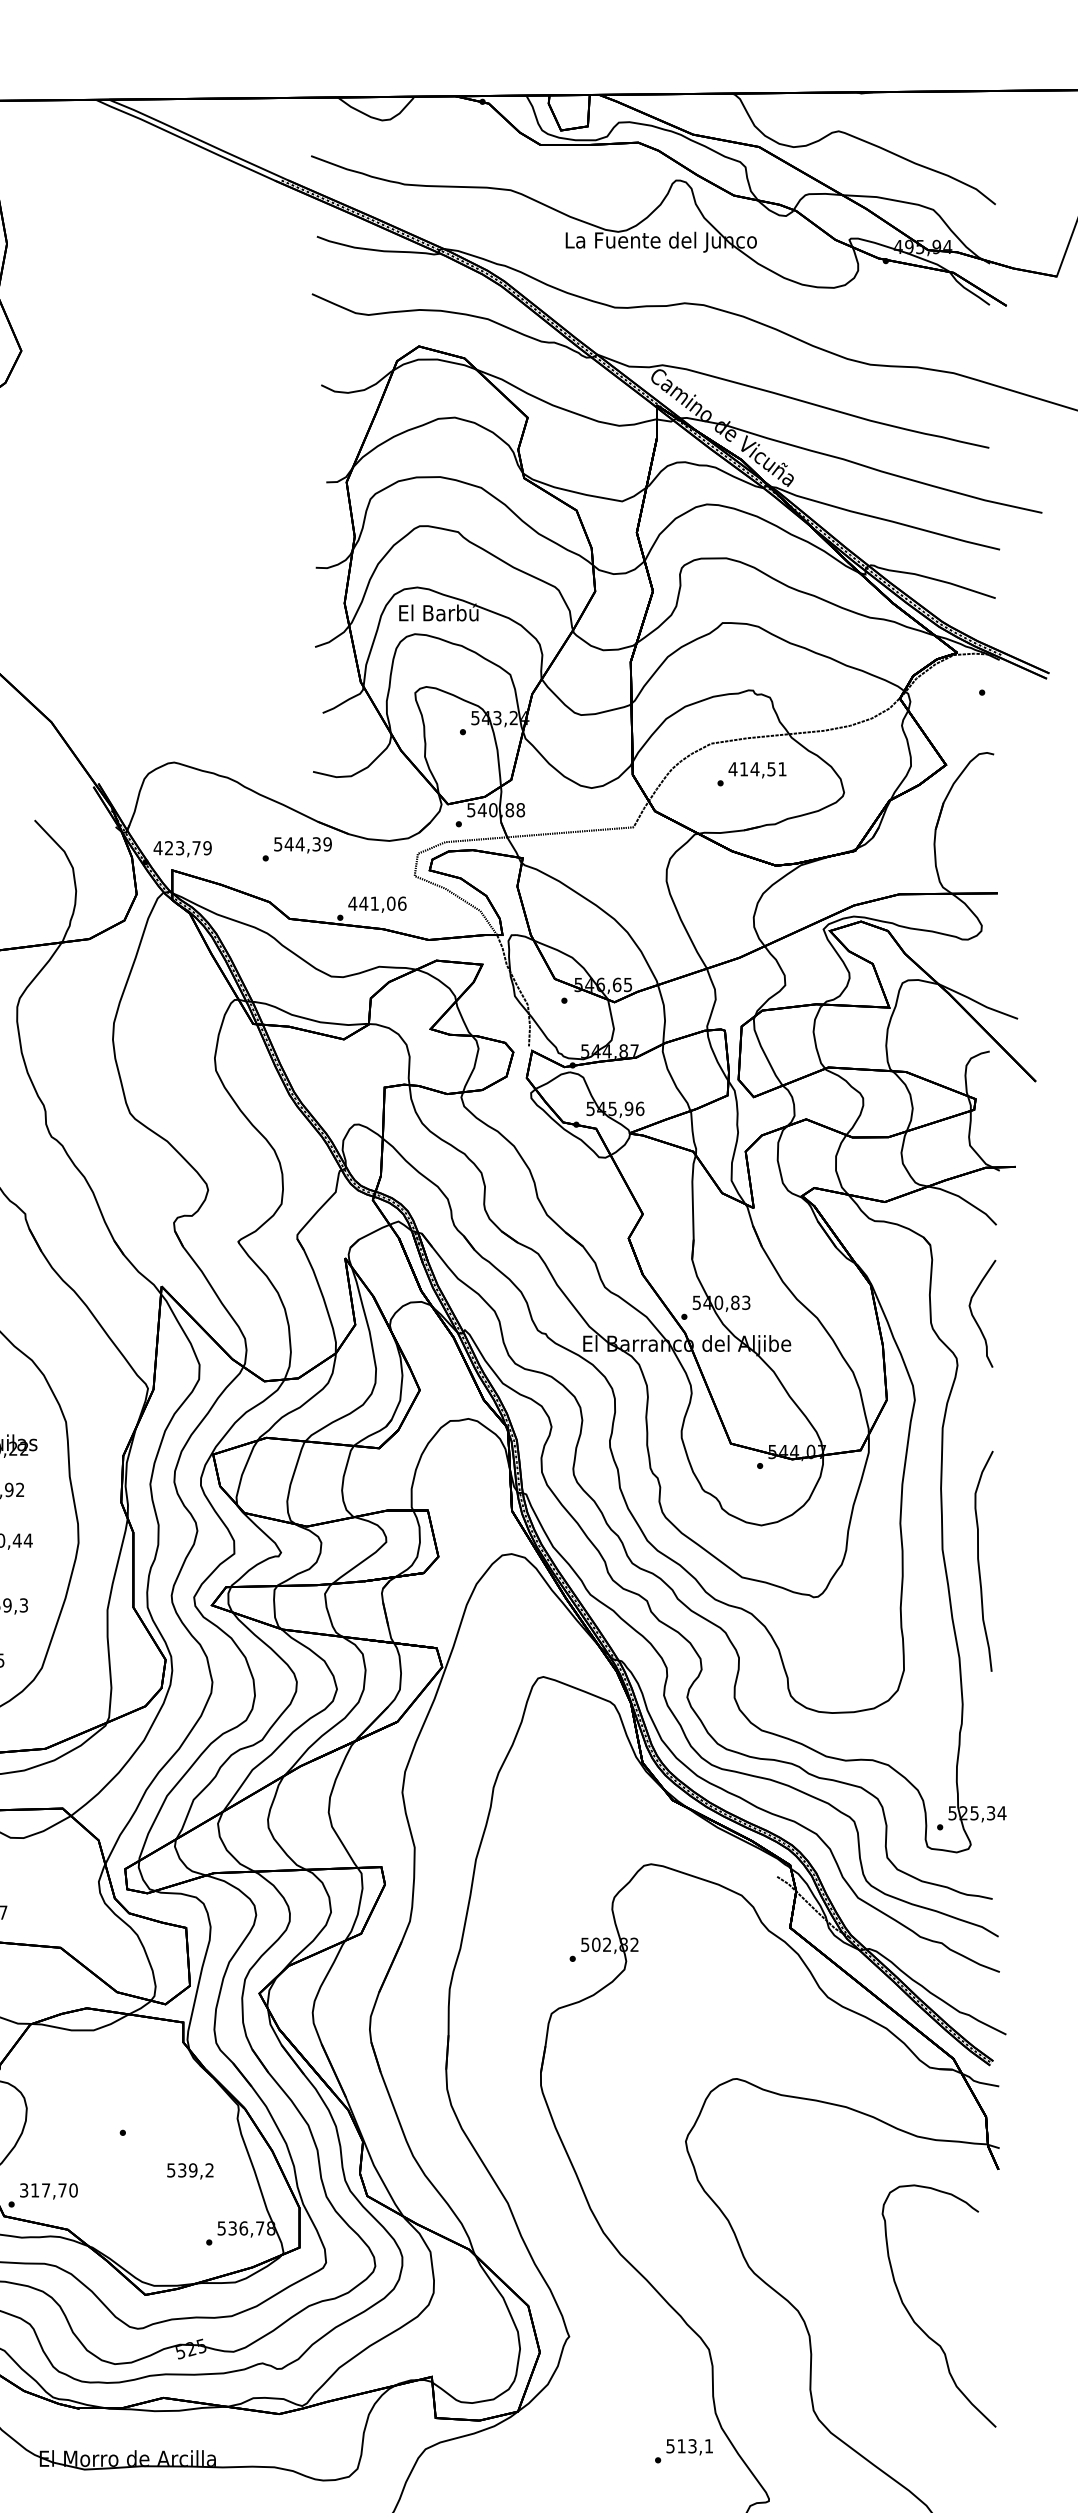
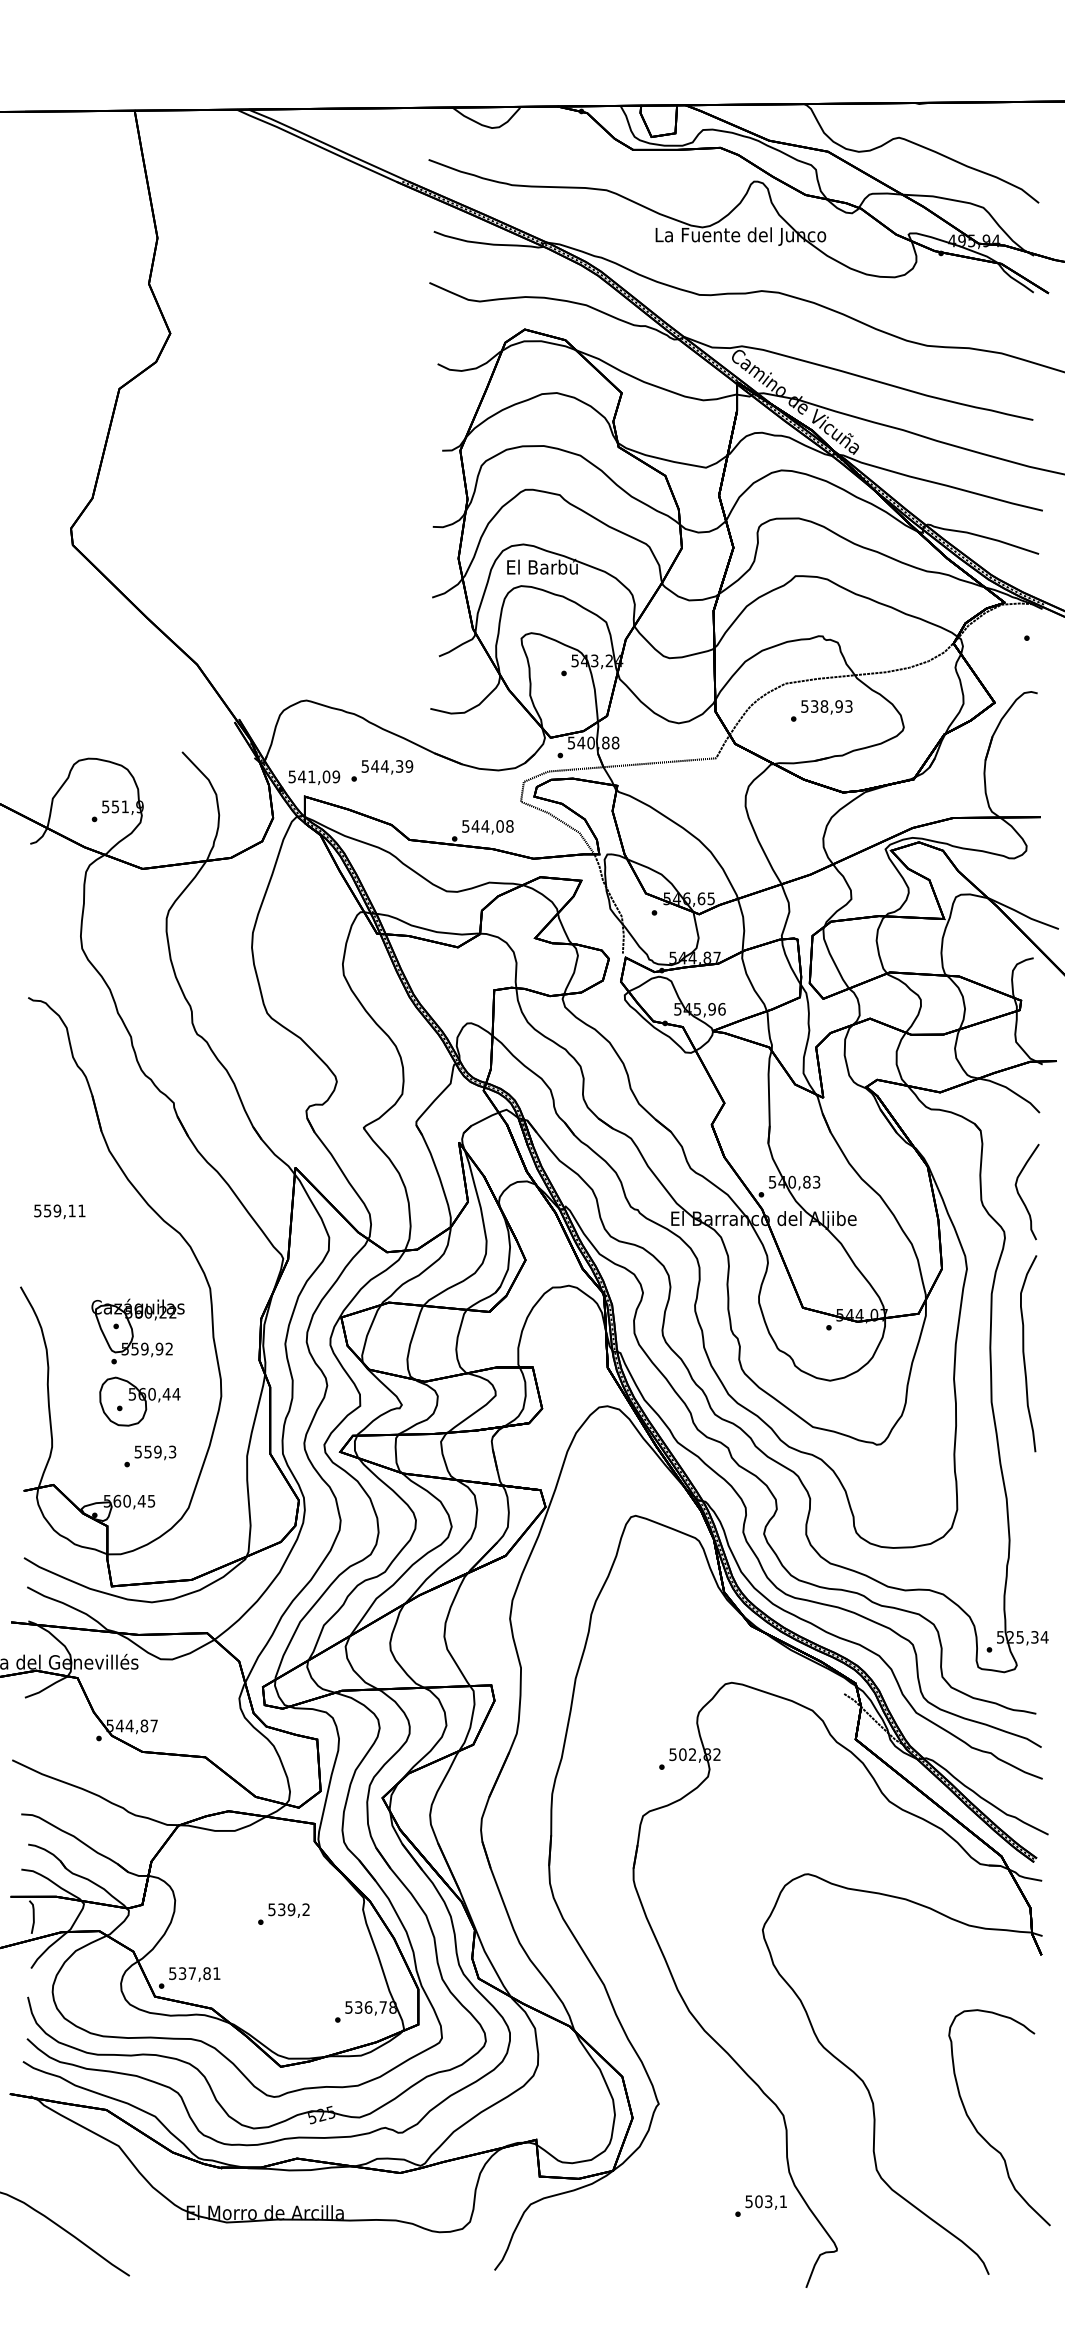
text: (757, 769) -> (826, 706), 414,51 -> 538,93
text: (177, 847) -> (309, 776), 423,79 -> 541,09
text: (297, 848) -> (382, 770), moved
text: (377, 903) -> (487, 826), 441,06 -> 544,08
curve: (979, 1561) -> (1024, 1353), moved
text: (189, 2171) -> (288, 1910), moved
text: (48, 2190) -> (194, 1973), 317,70 -> 537,81
curve: (918, 2324) -> (981, 2134), moved
text: (681, 2446) -> (758, 2201), 513,1 -> 503,1

